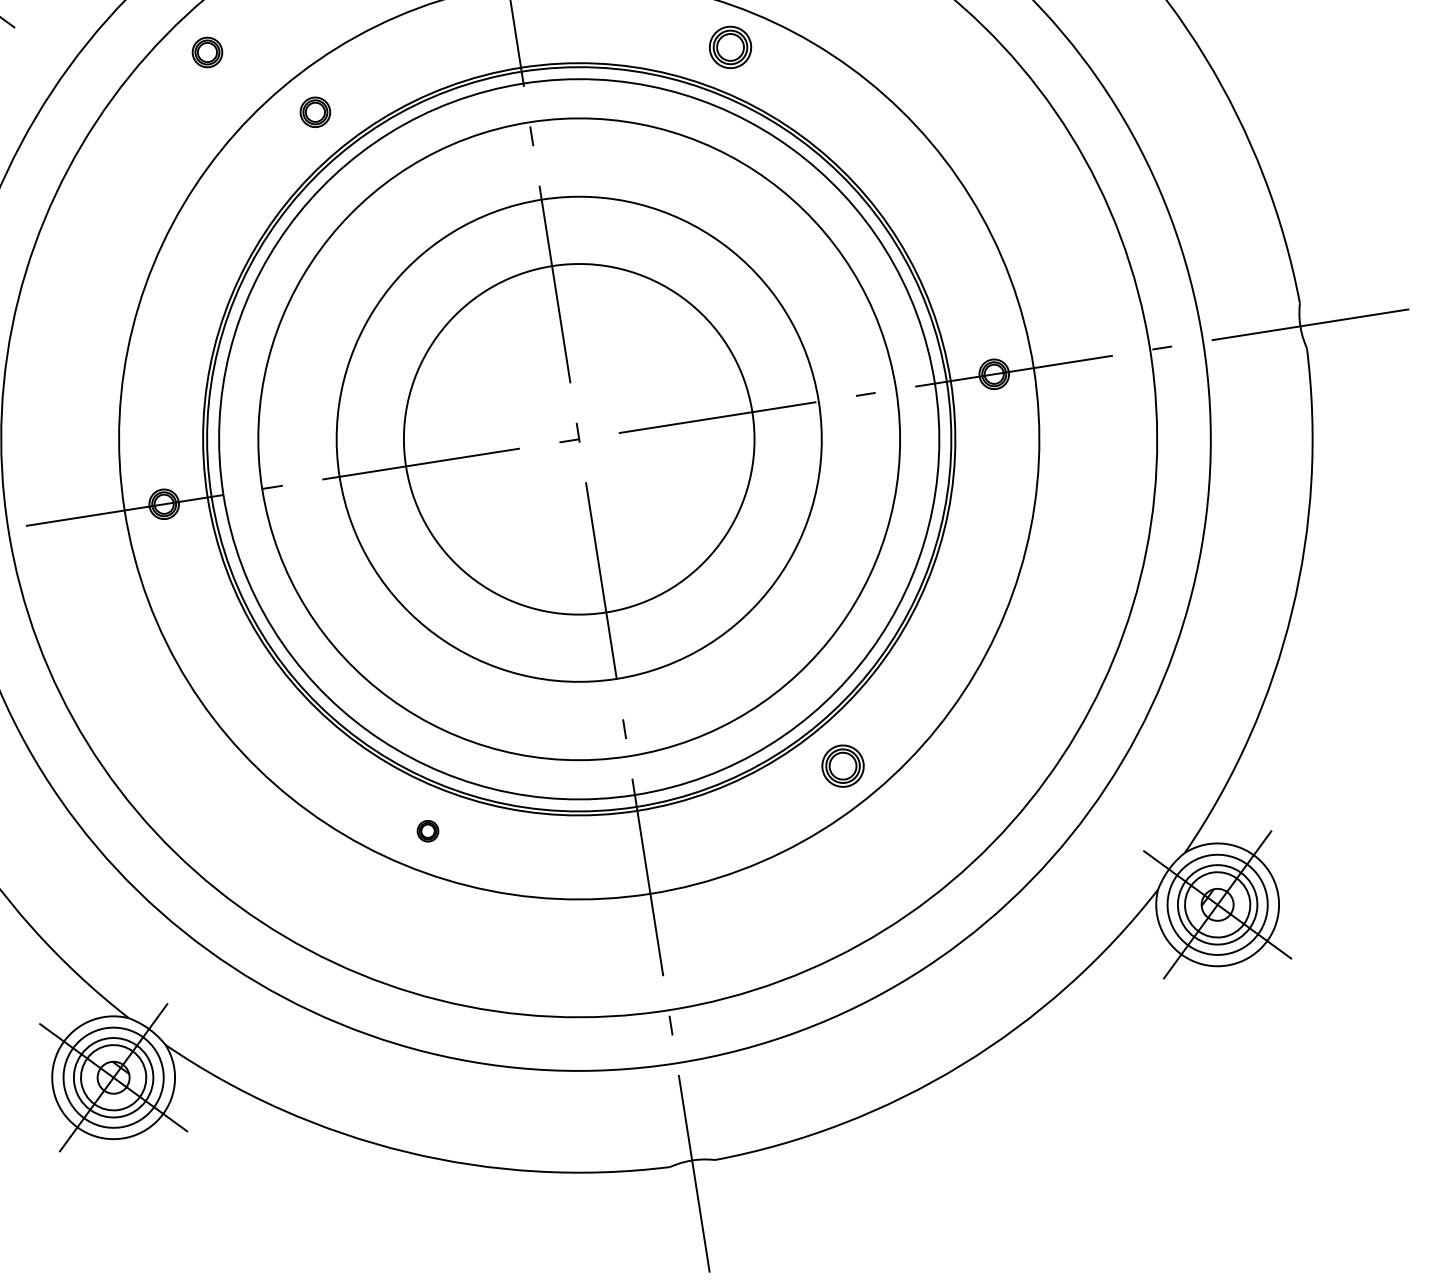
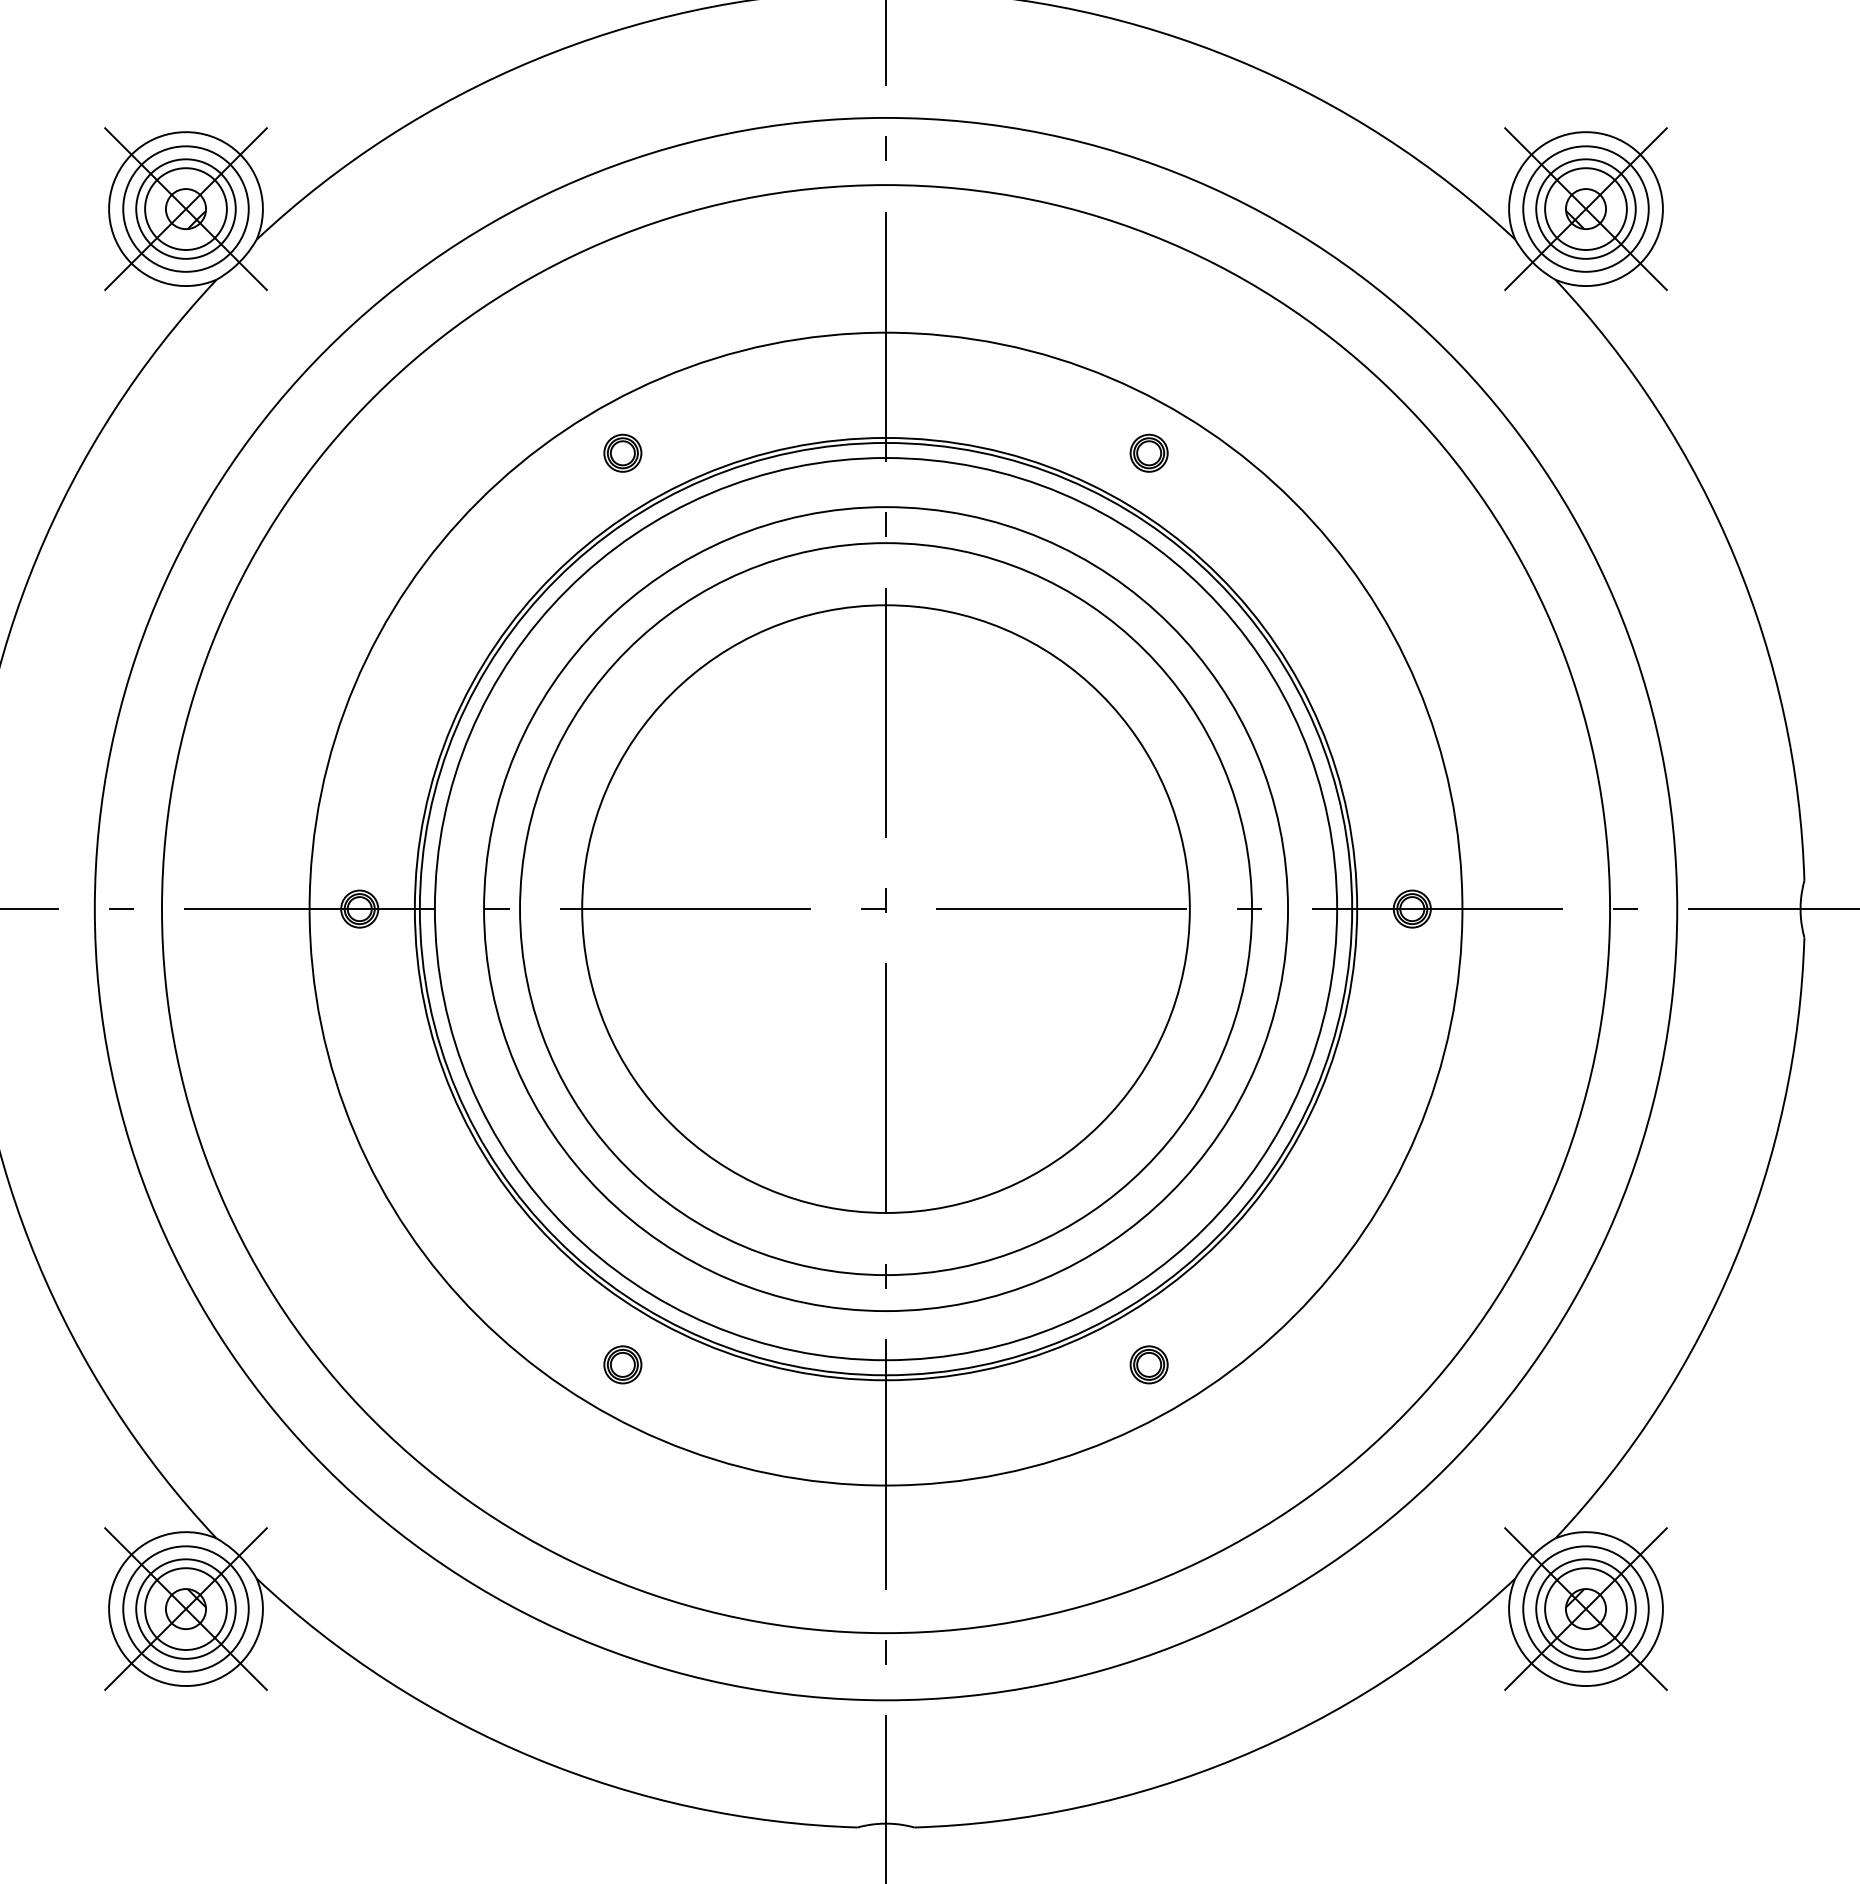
part: (729, 46) -> (1148, 452), size x0.71
part: (207, 51) -> (500, 357), removed
circle: (579, 439) -> (886, 909), size x1.67
part: (842, 766) -> (1148, 1364), size x0.71
part: (427, 830) -> (622, 1364), size x1.43

